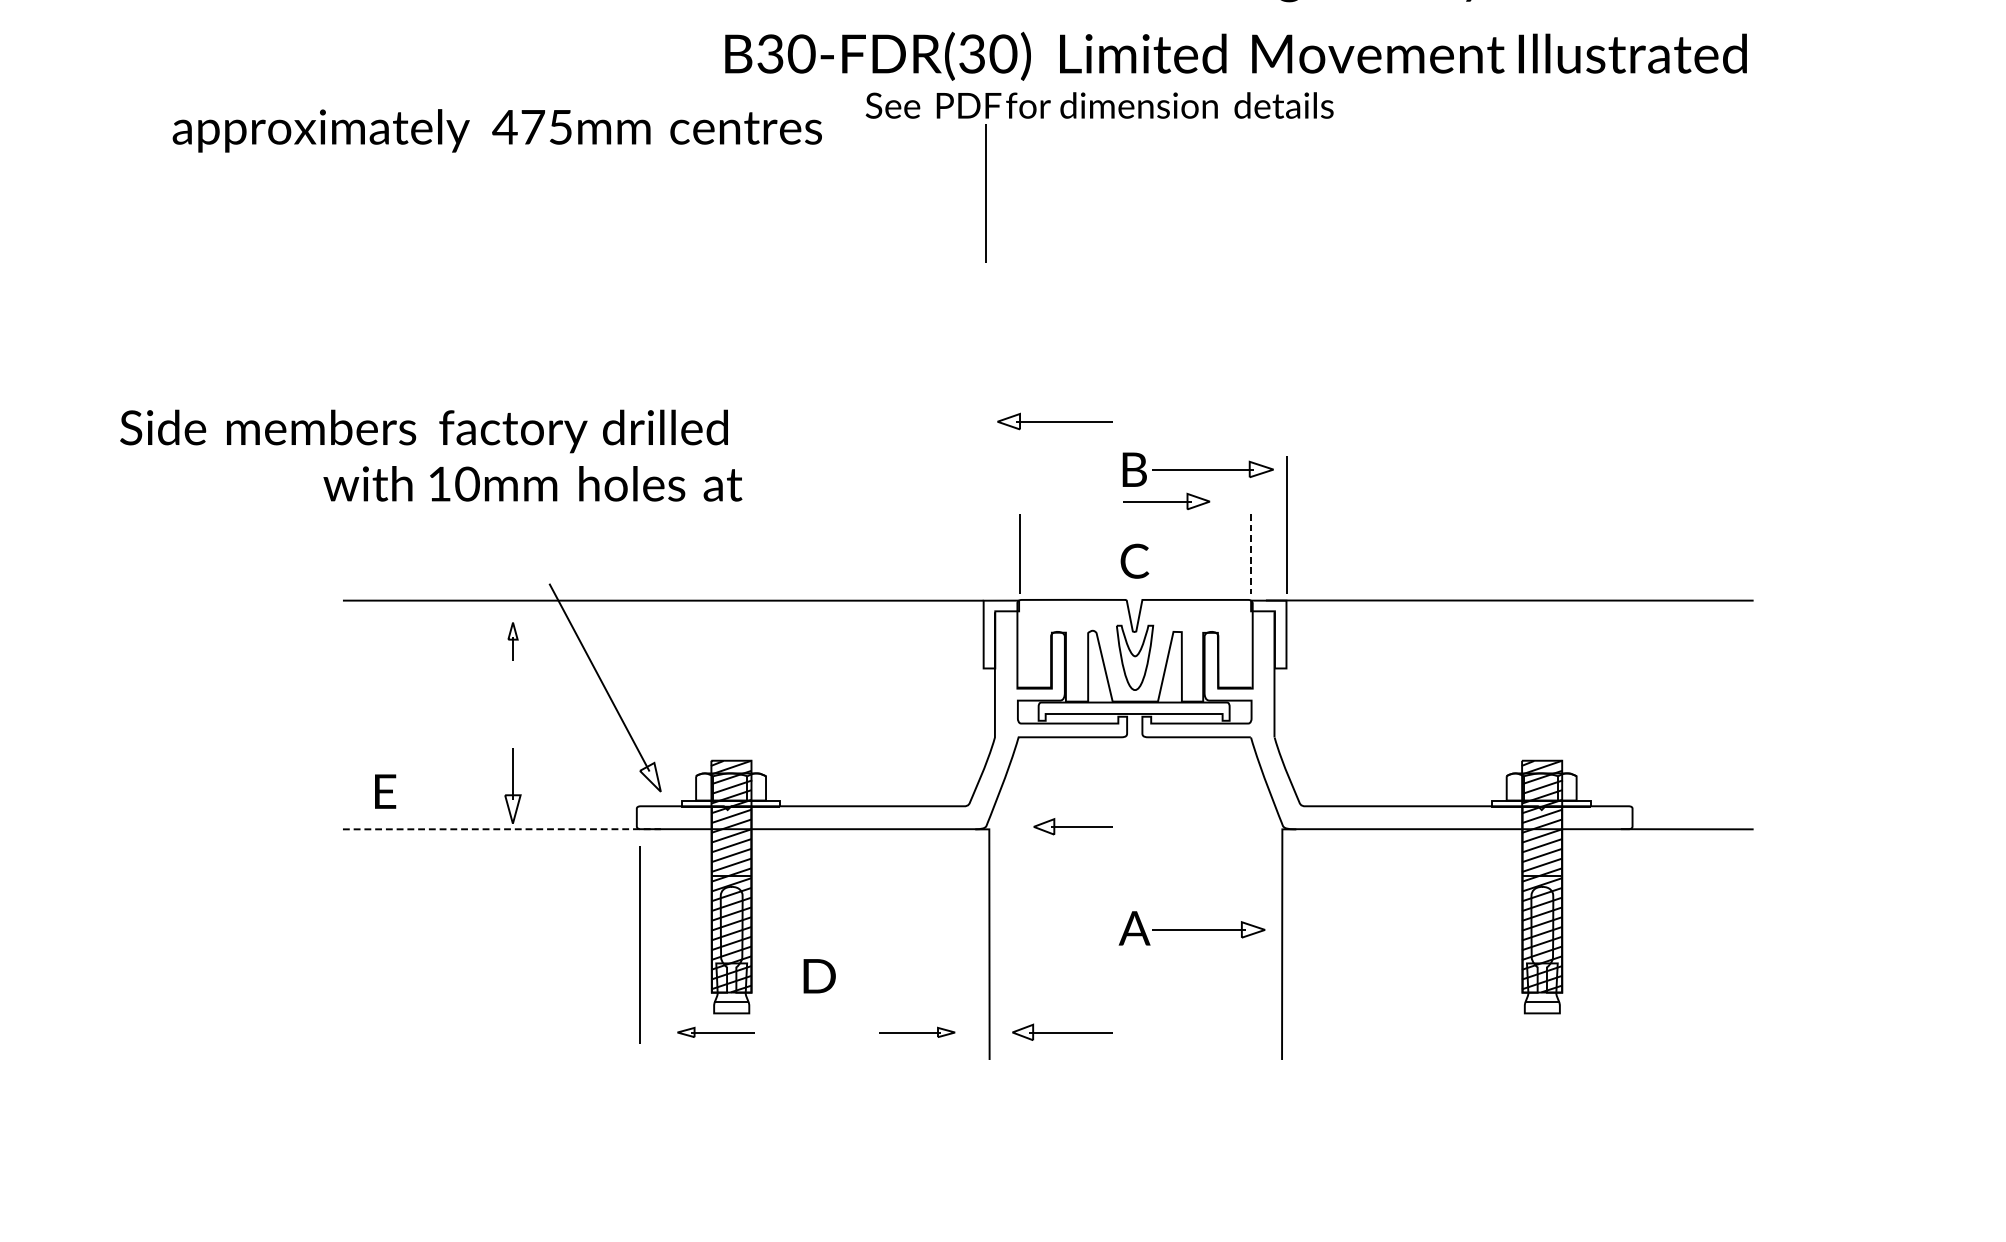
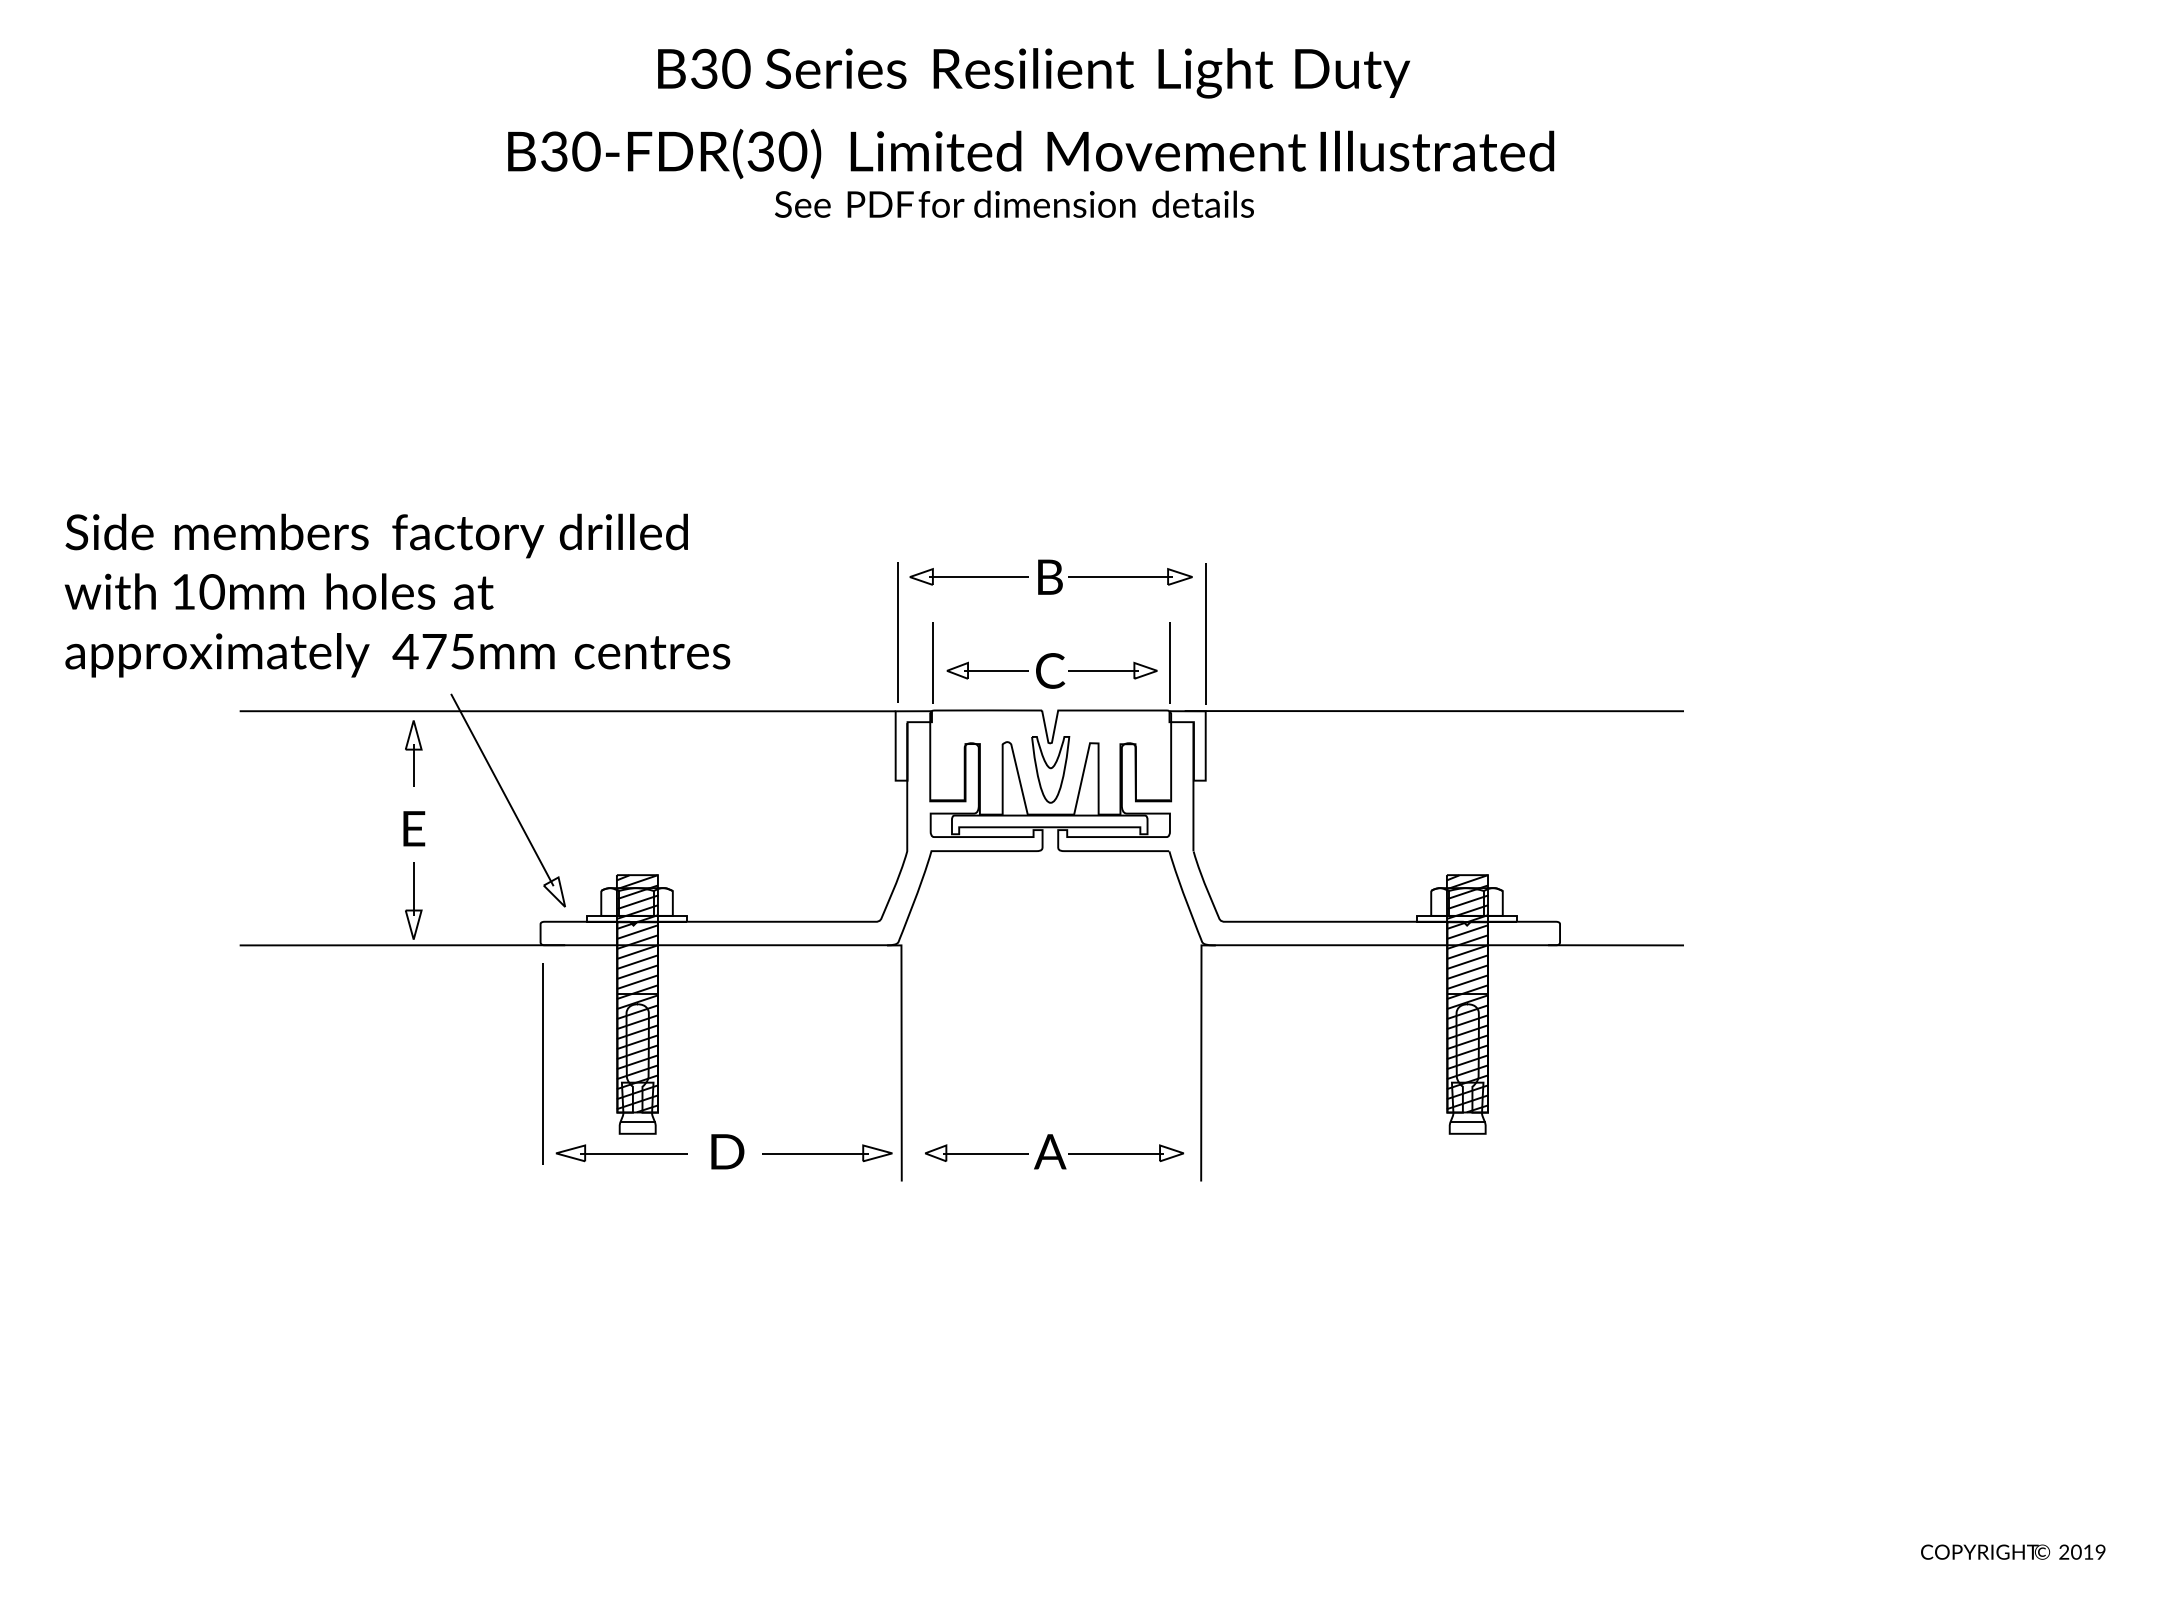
text: (1236, 55) -> (1031, 153), moved
text: (497, 131) -> (397, 655), moved
line: (985, 193) -> (897, 632), moved
part: (1054, 421) -> (968, 576), moved
text: (423, 430) -> (376, 535), moved
text: (532, 483) -> (278, 591), moved
part: (1166, 501) -> (1112, 670), moved
line: (1251, 554) -> (1169, 663), dashed -> solid
part: (512, 641) -> (413, 753), size x1.67
text: (385, 791) -> (414, 828), moved
part: (1073, 826) -> (987, 670), moved
line: (501, 829) -> (402, 945), dashed -> solid
part: (1192, 928) -> (1109, 1151), moved
text: (819, 975) -> (727, 1151), moved
part: (715, 1032) -> (621, 1153), size x1.67
part: (917, 1032) -> (827, 1153), size x1.67

